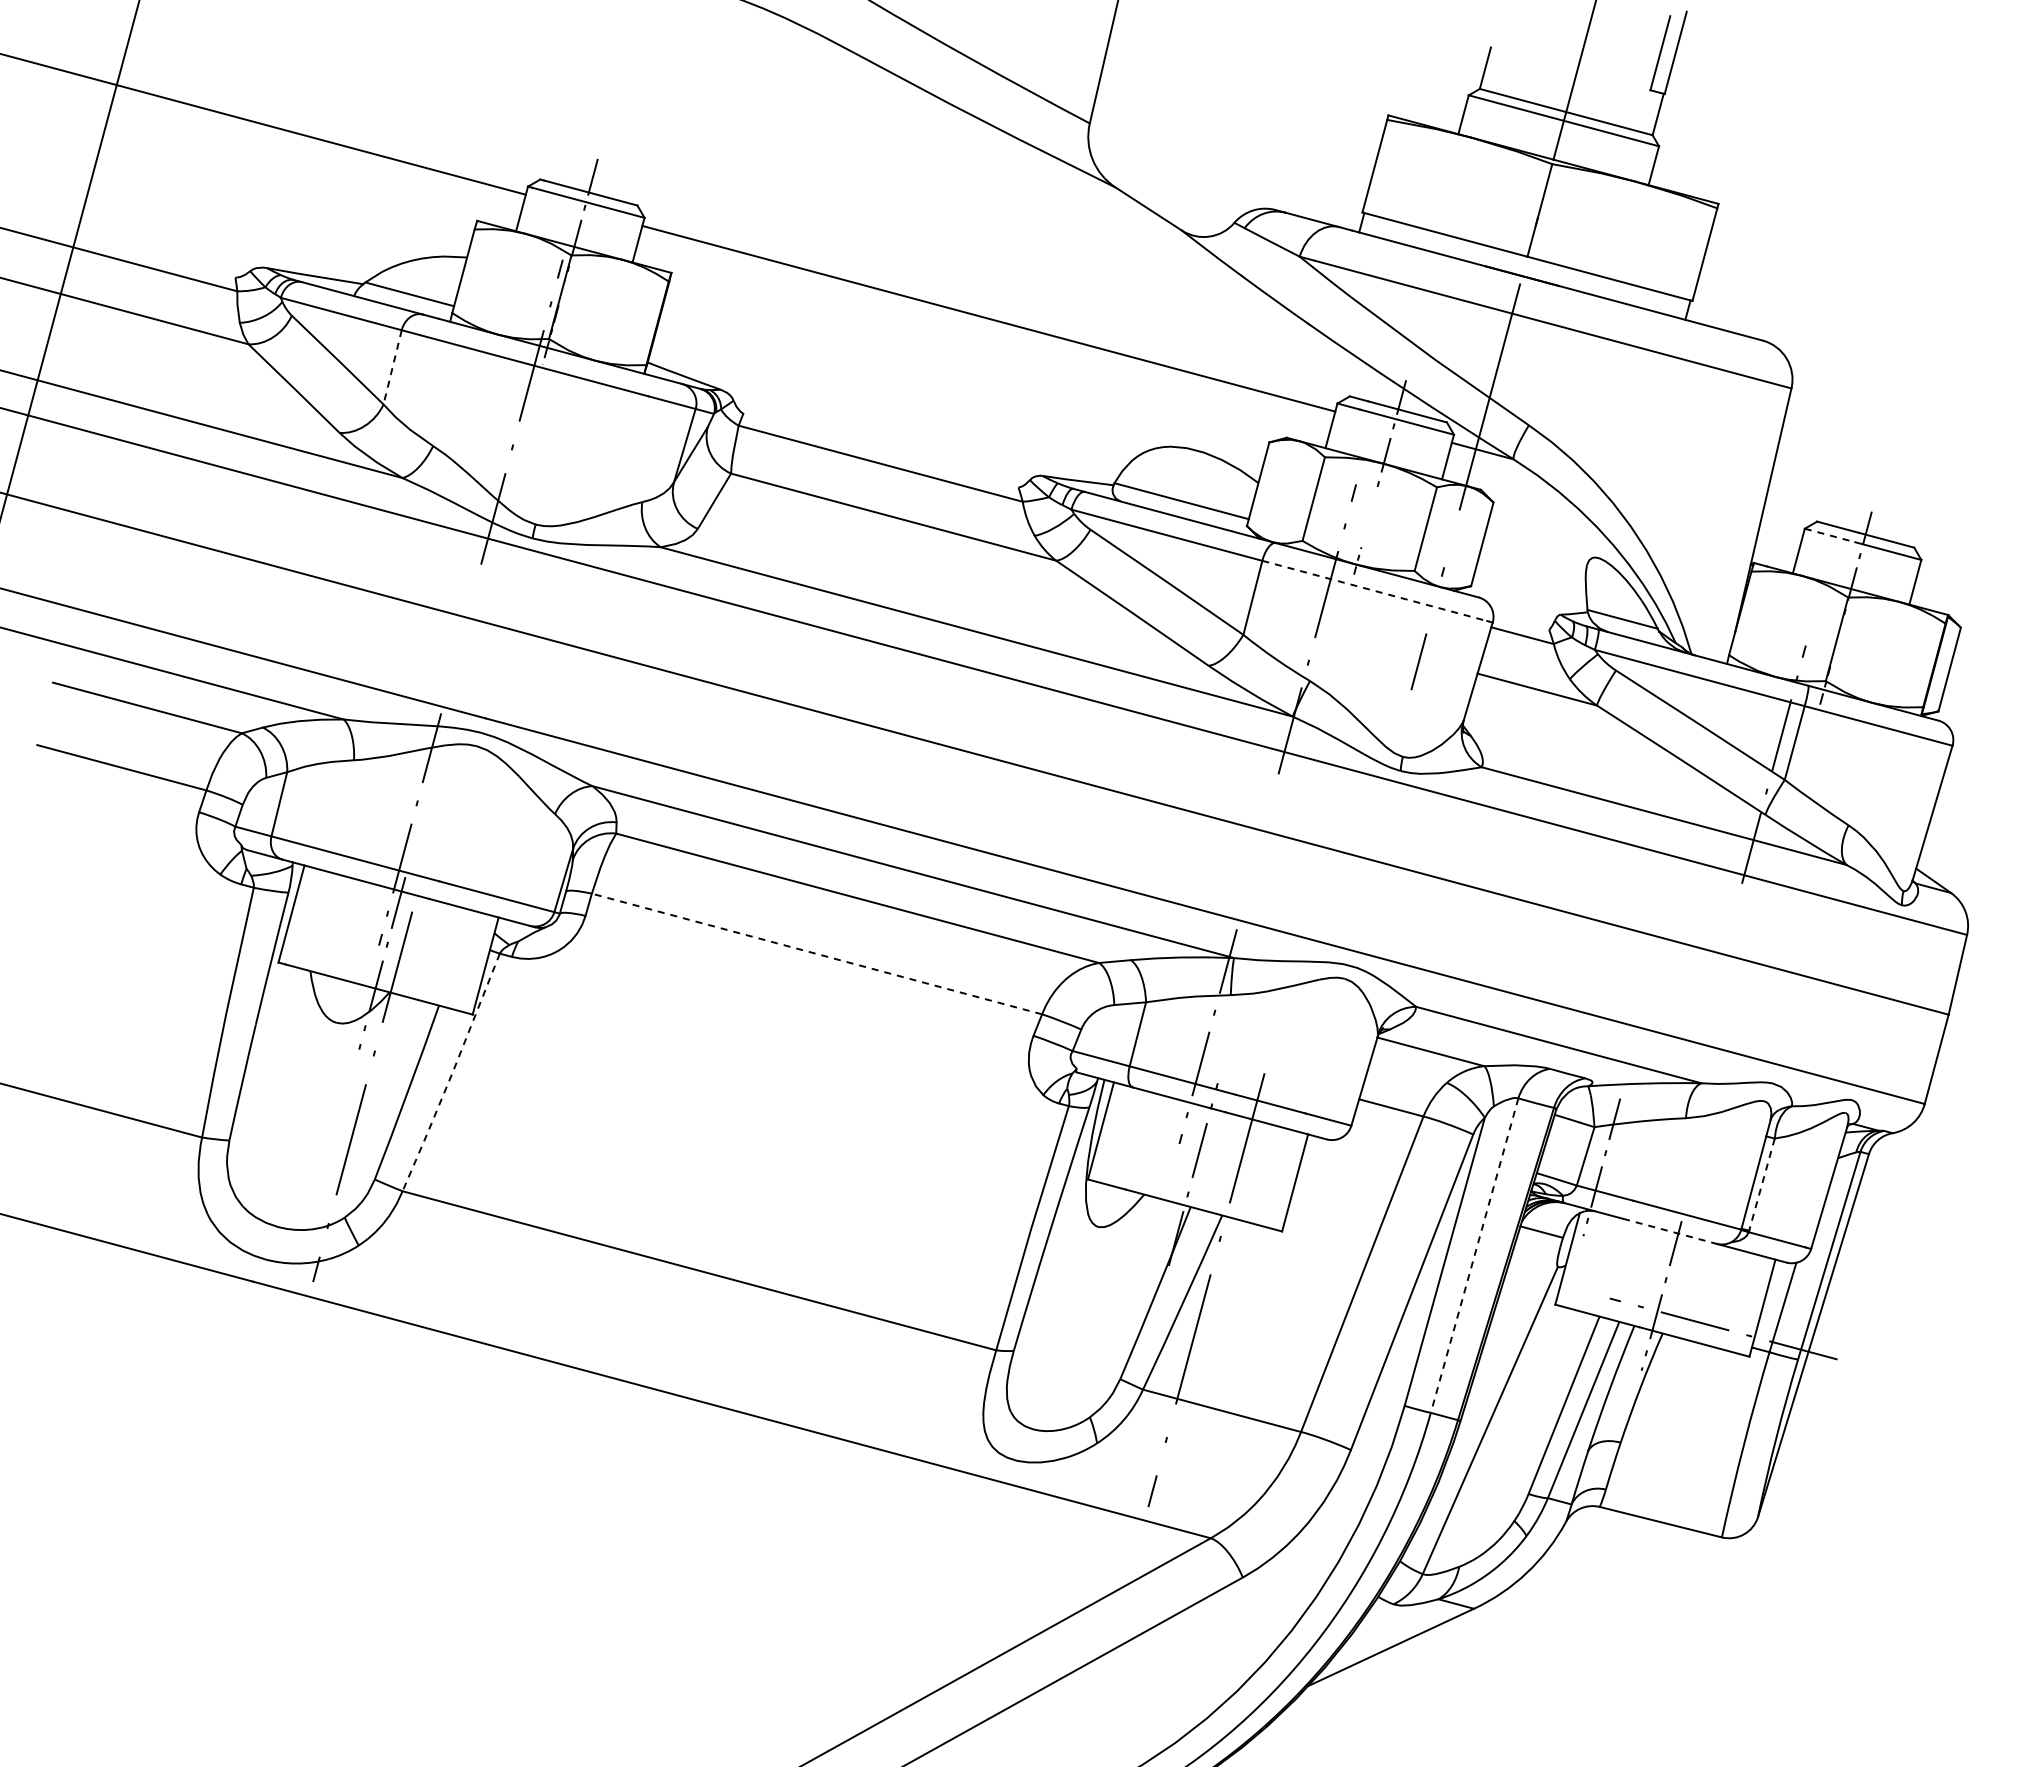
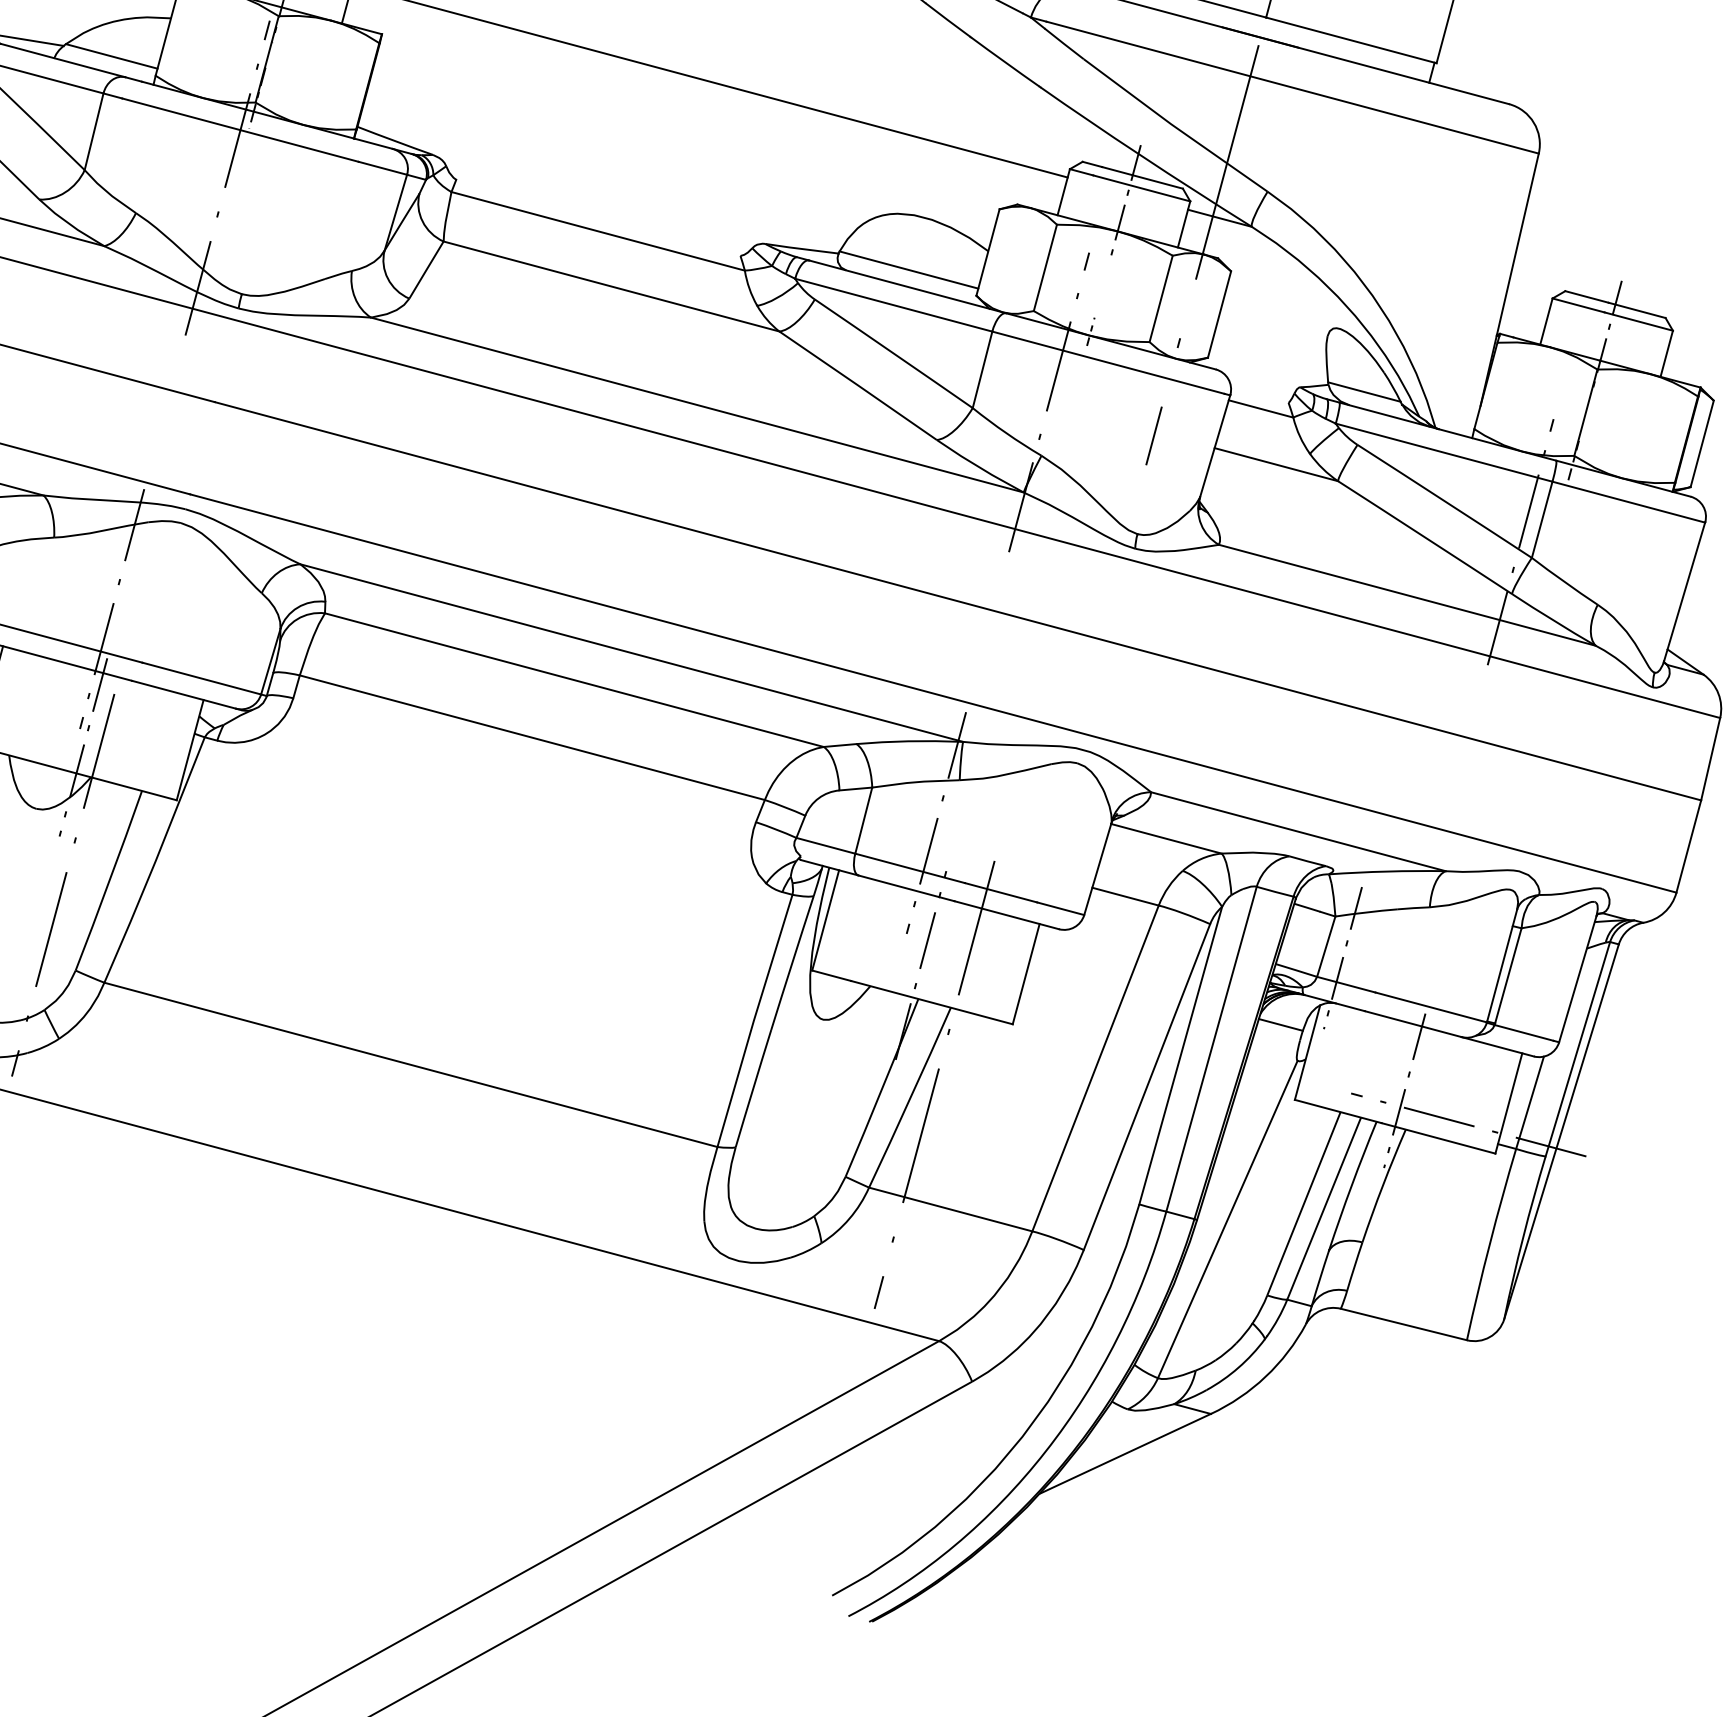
line: (392, 367) -> (93, 131), dashed -> solid
line: (1830, 535) -> (1579, 305), dashed -> solid
line: (1375, 591) -> (1109, 363), dashed -> solid
line: (816, 953) -> (531, 737), dashed -> solid
line: (452, 1073) -> (155, 861), dashed -> solid
line: (1761, 1184) -> (1507, 975), dashed -> solid
line: (1670, 1231) -> (1413, 1024), dashed -> solid
line: (1474, 1256) -> (1211, 1050), dashed -> solid

